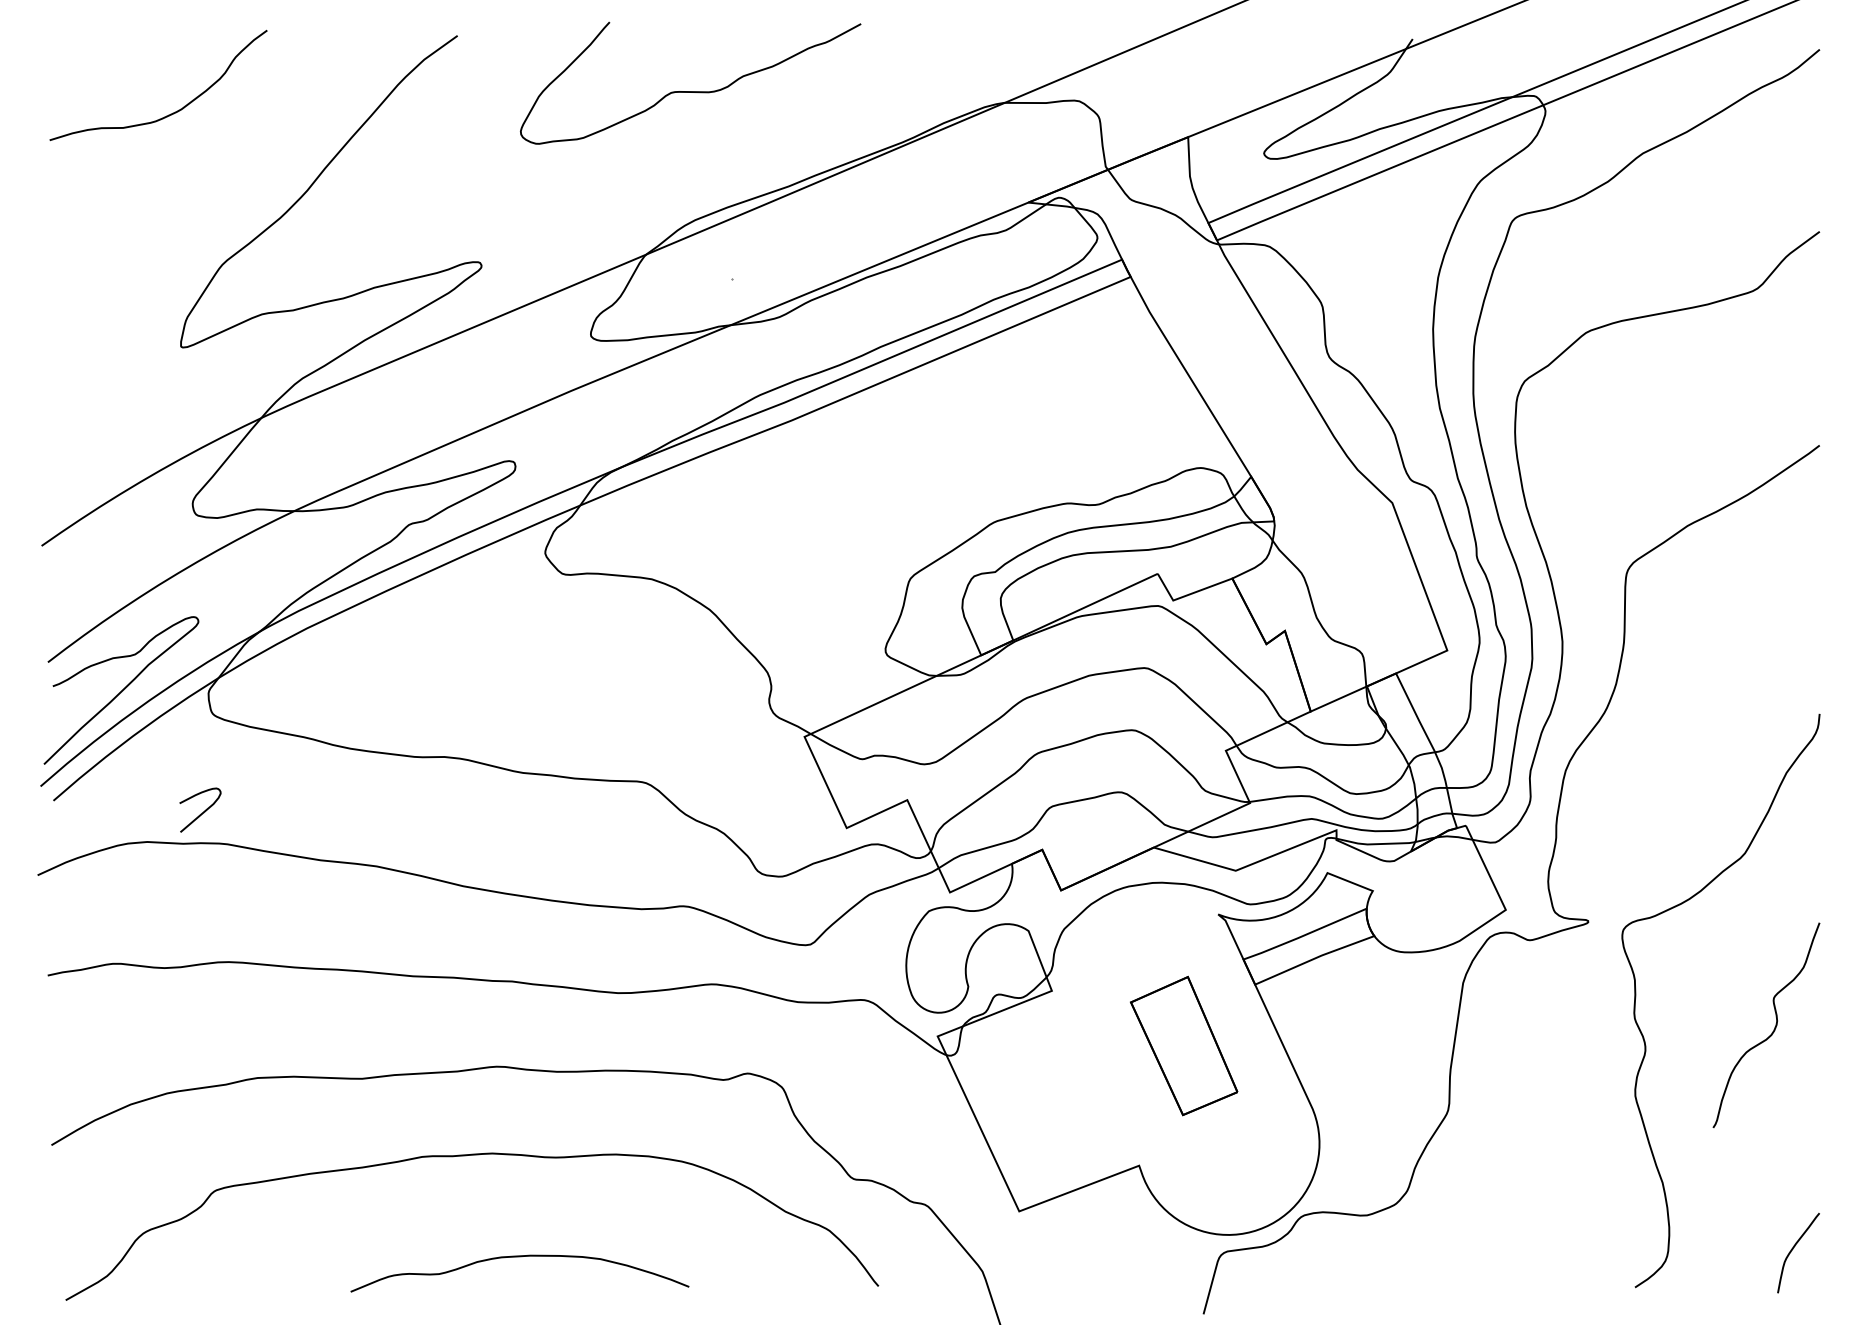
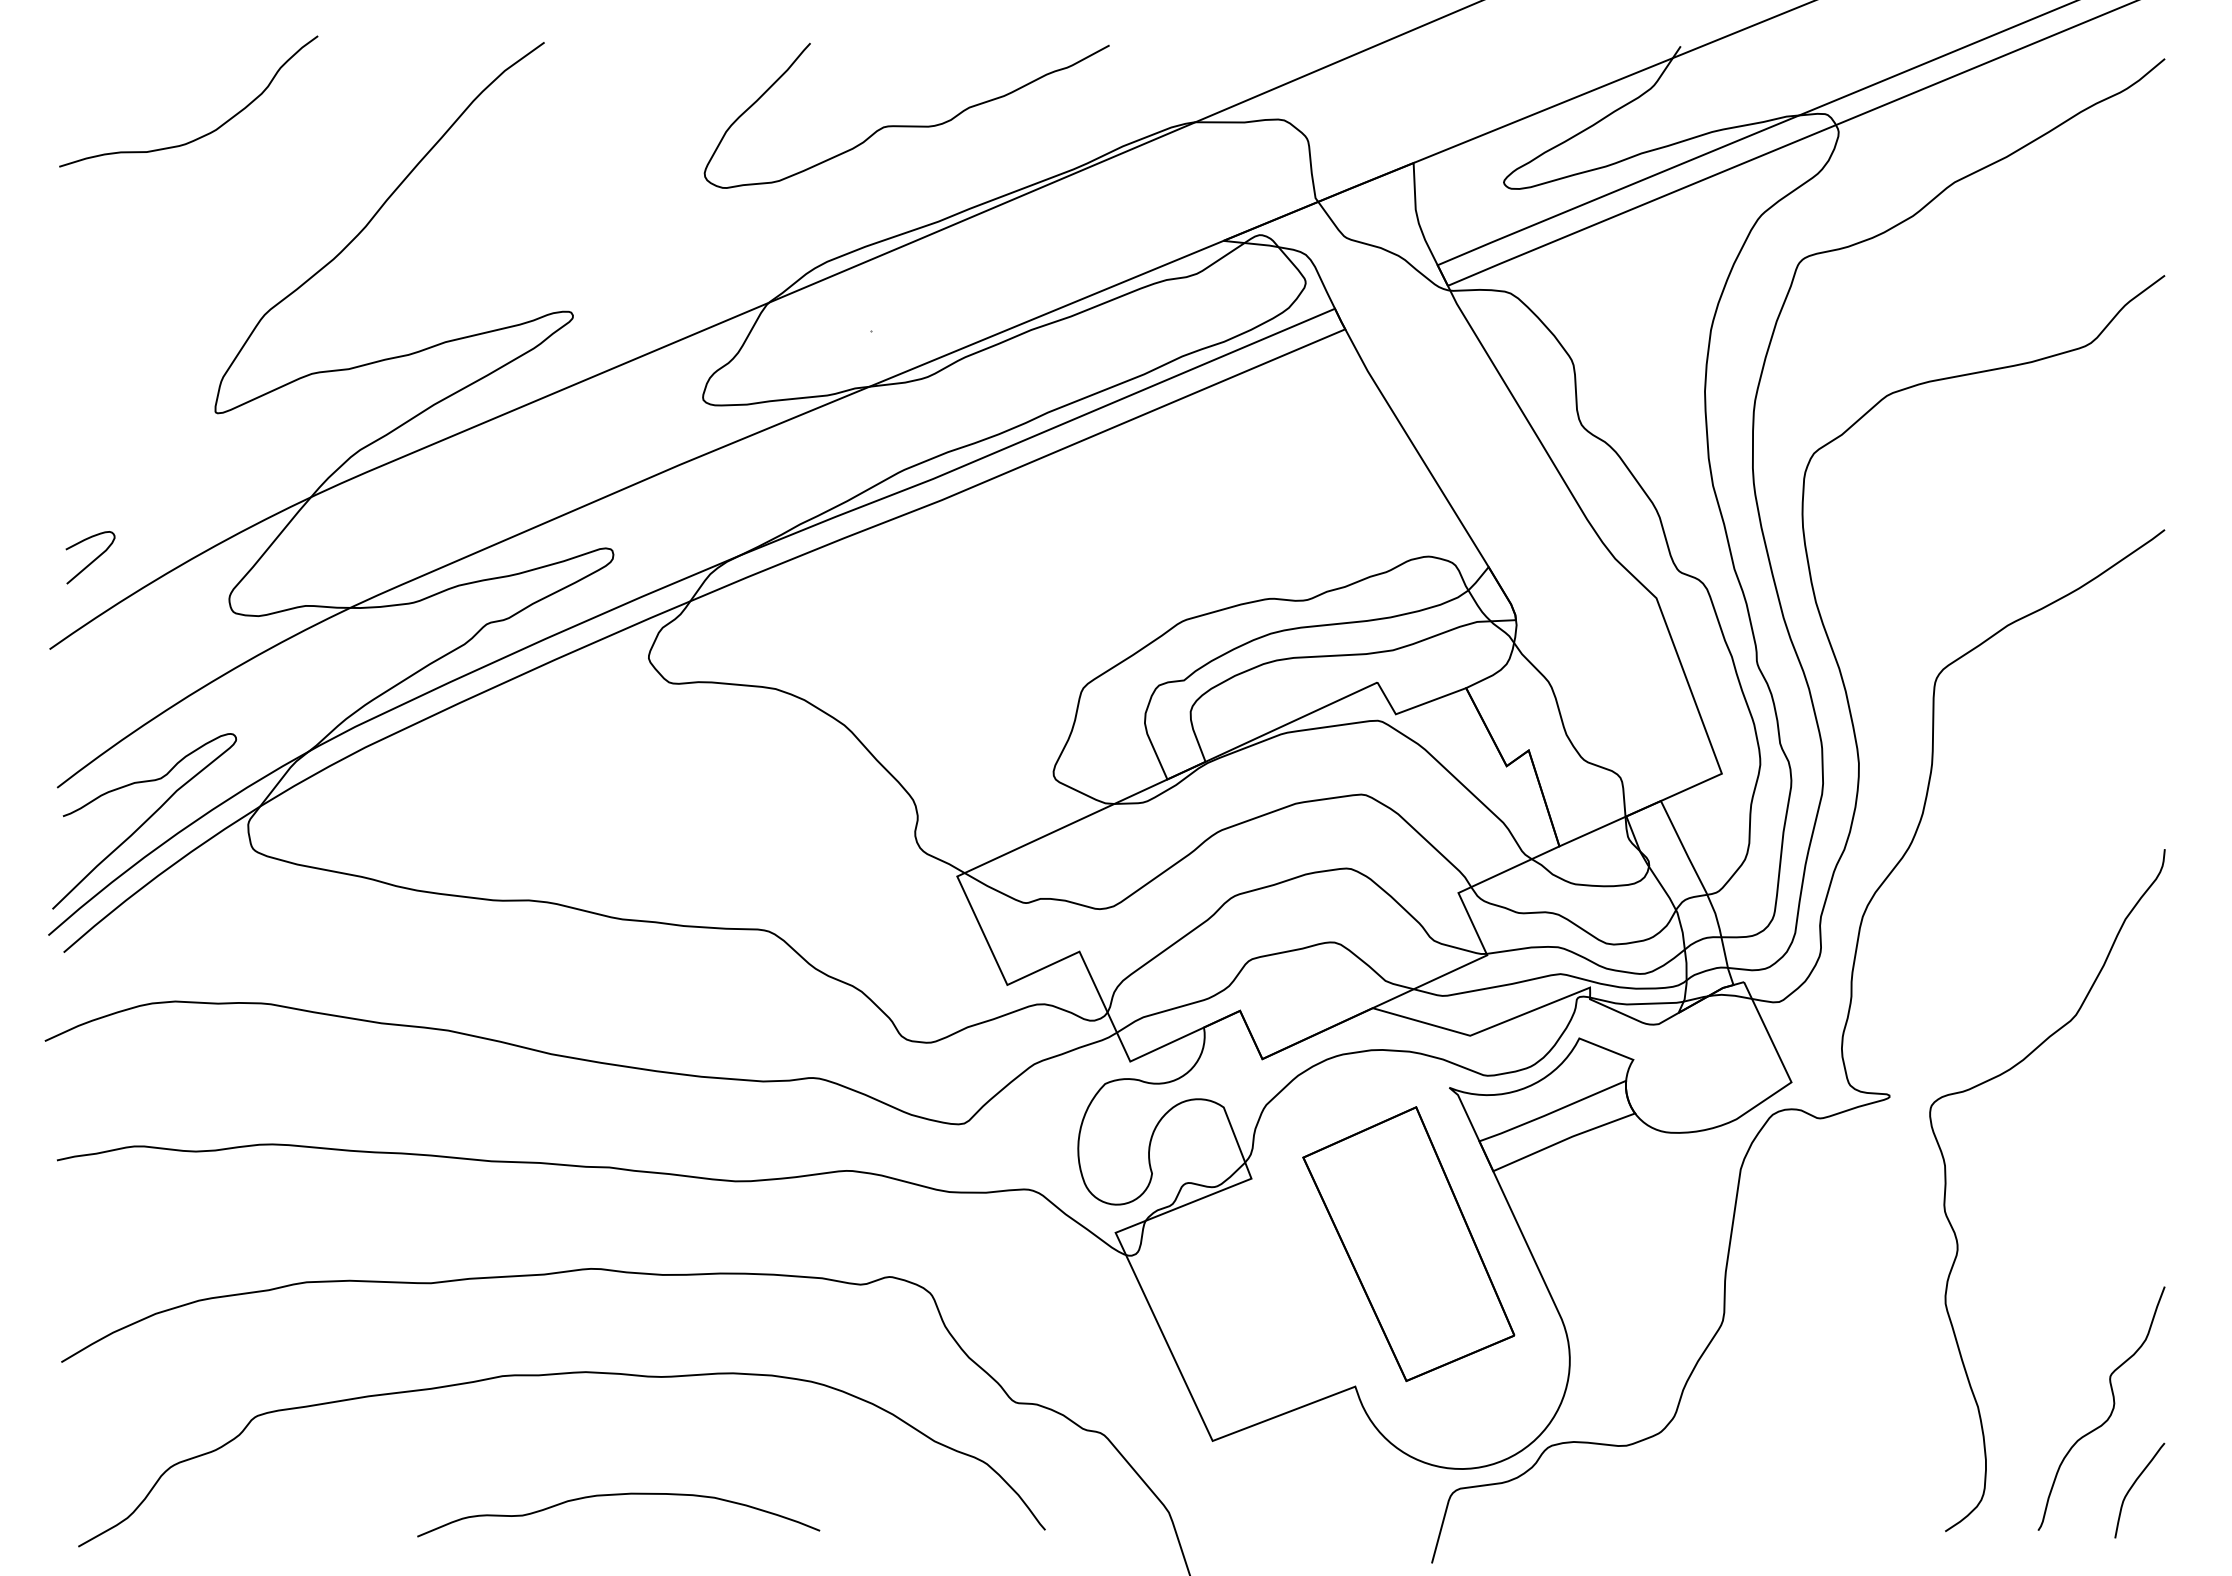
curve: (690, 91) -> (906, 125), moved
curve: (202, 811) -> (93, 559), moved
curve: (1773, 1028) -> (2110, 1412), moved
part: (1183, 1046) -> (1408, 1244), size x1.67

